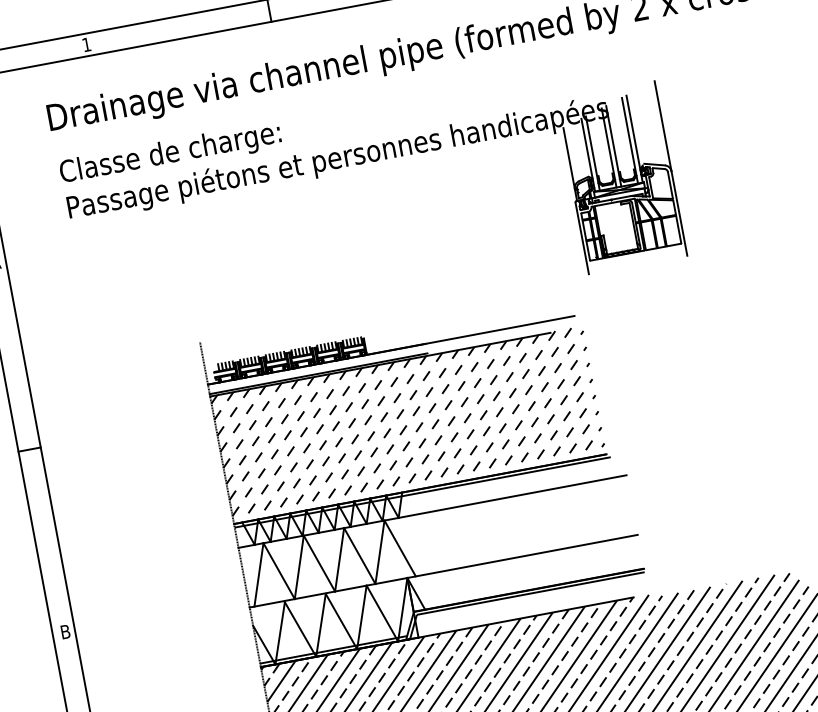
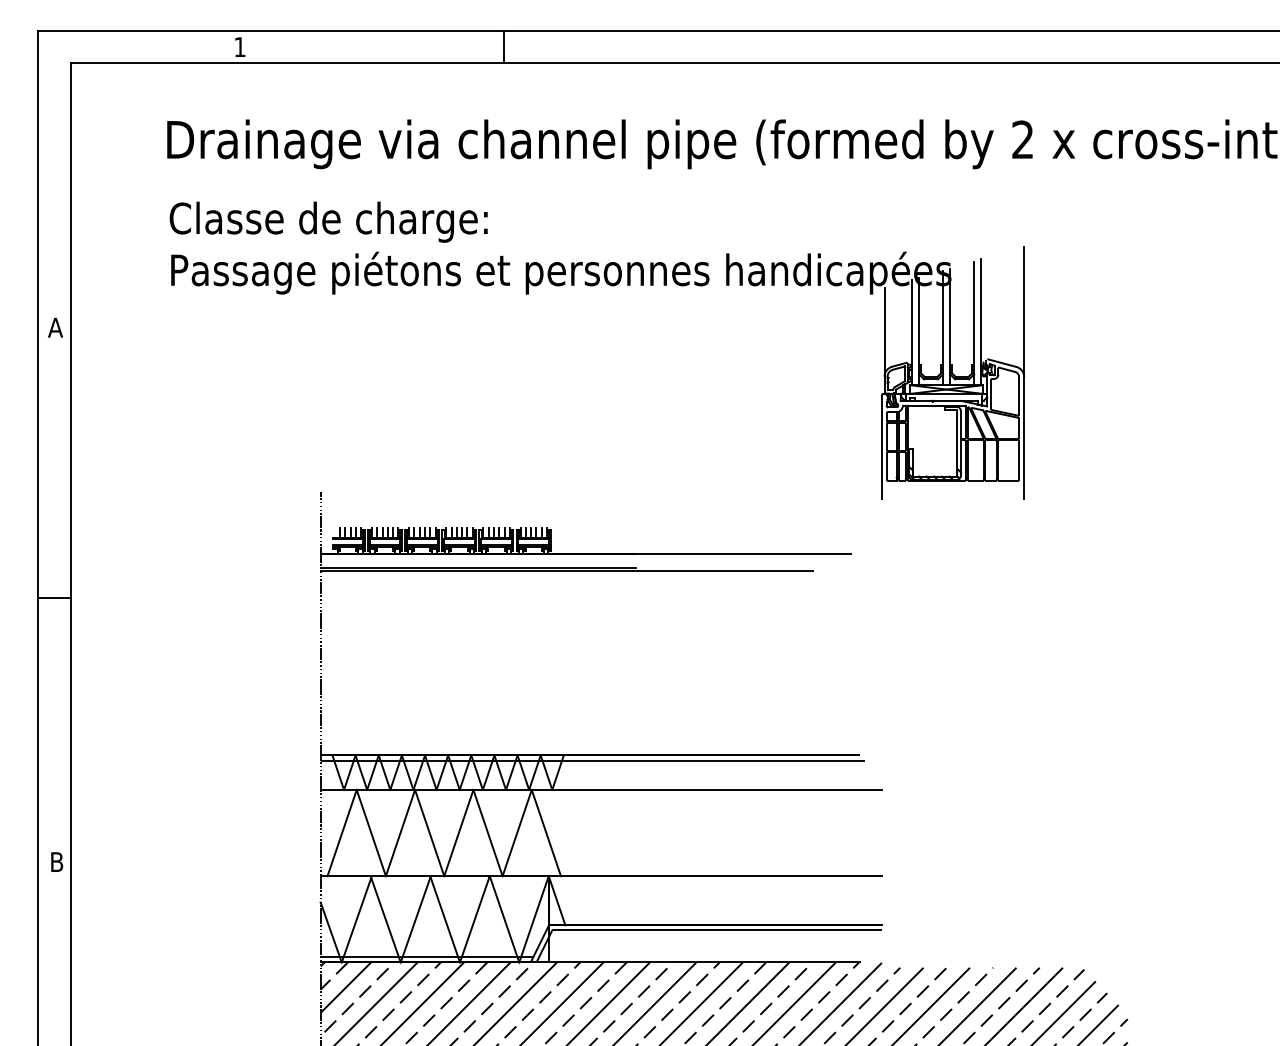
hatch: (407, 420) -> (589, 656), removed

